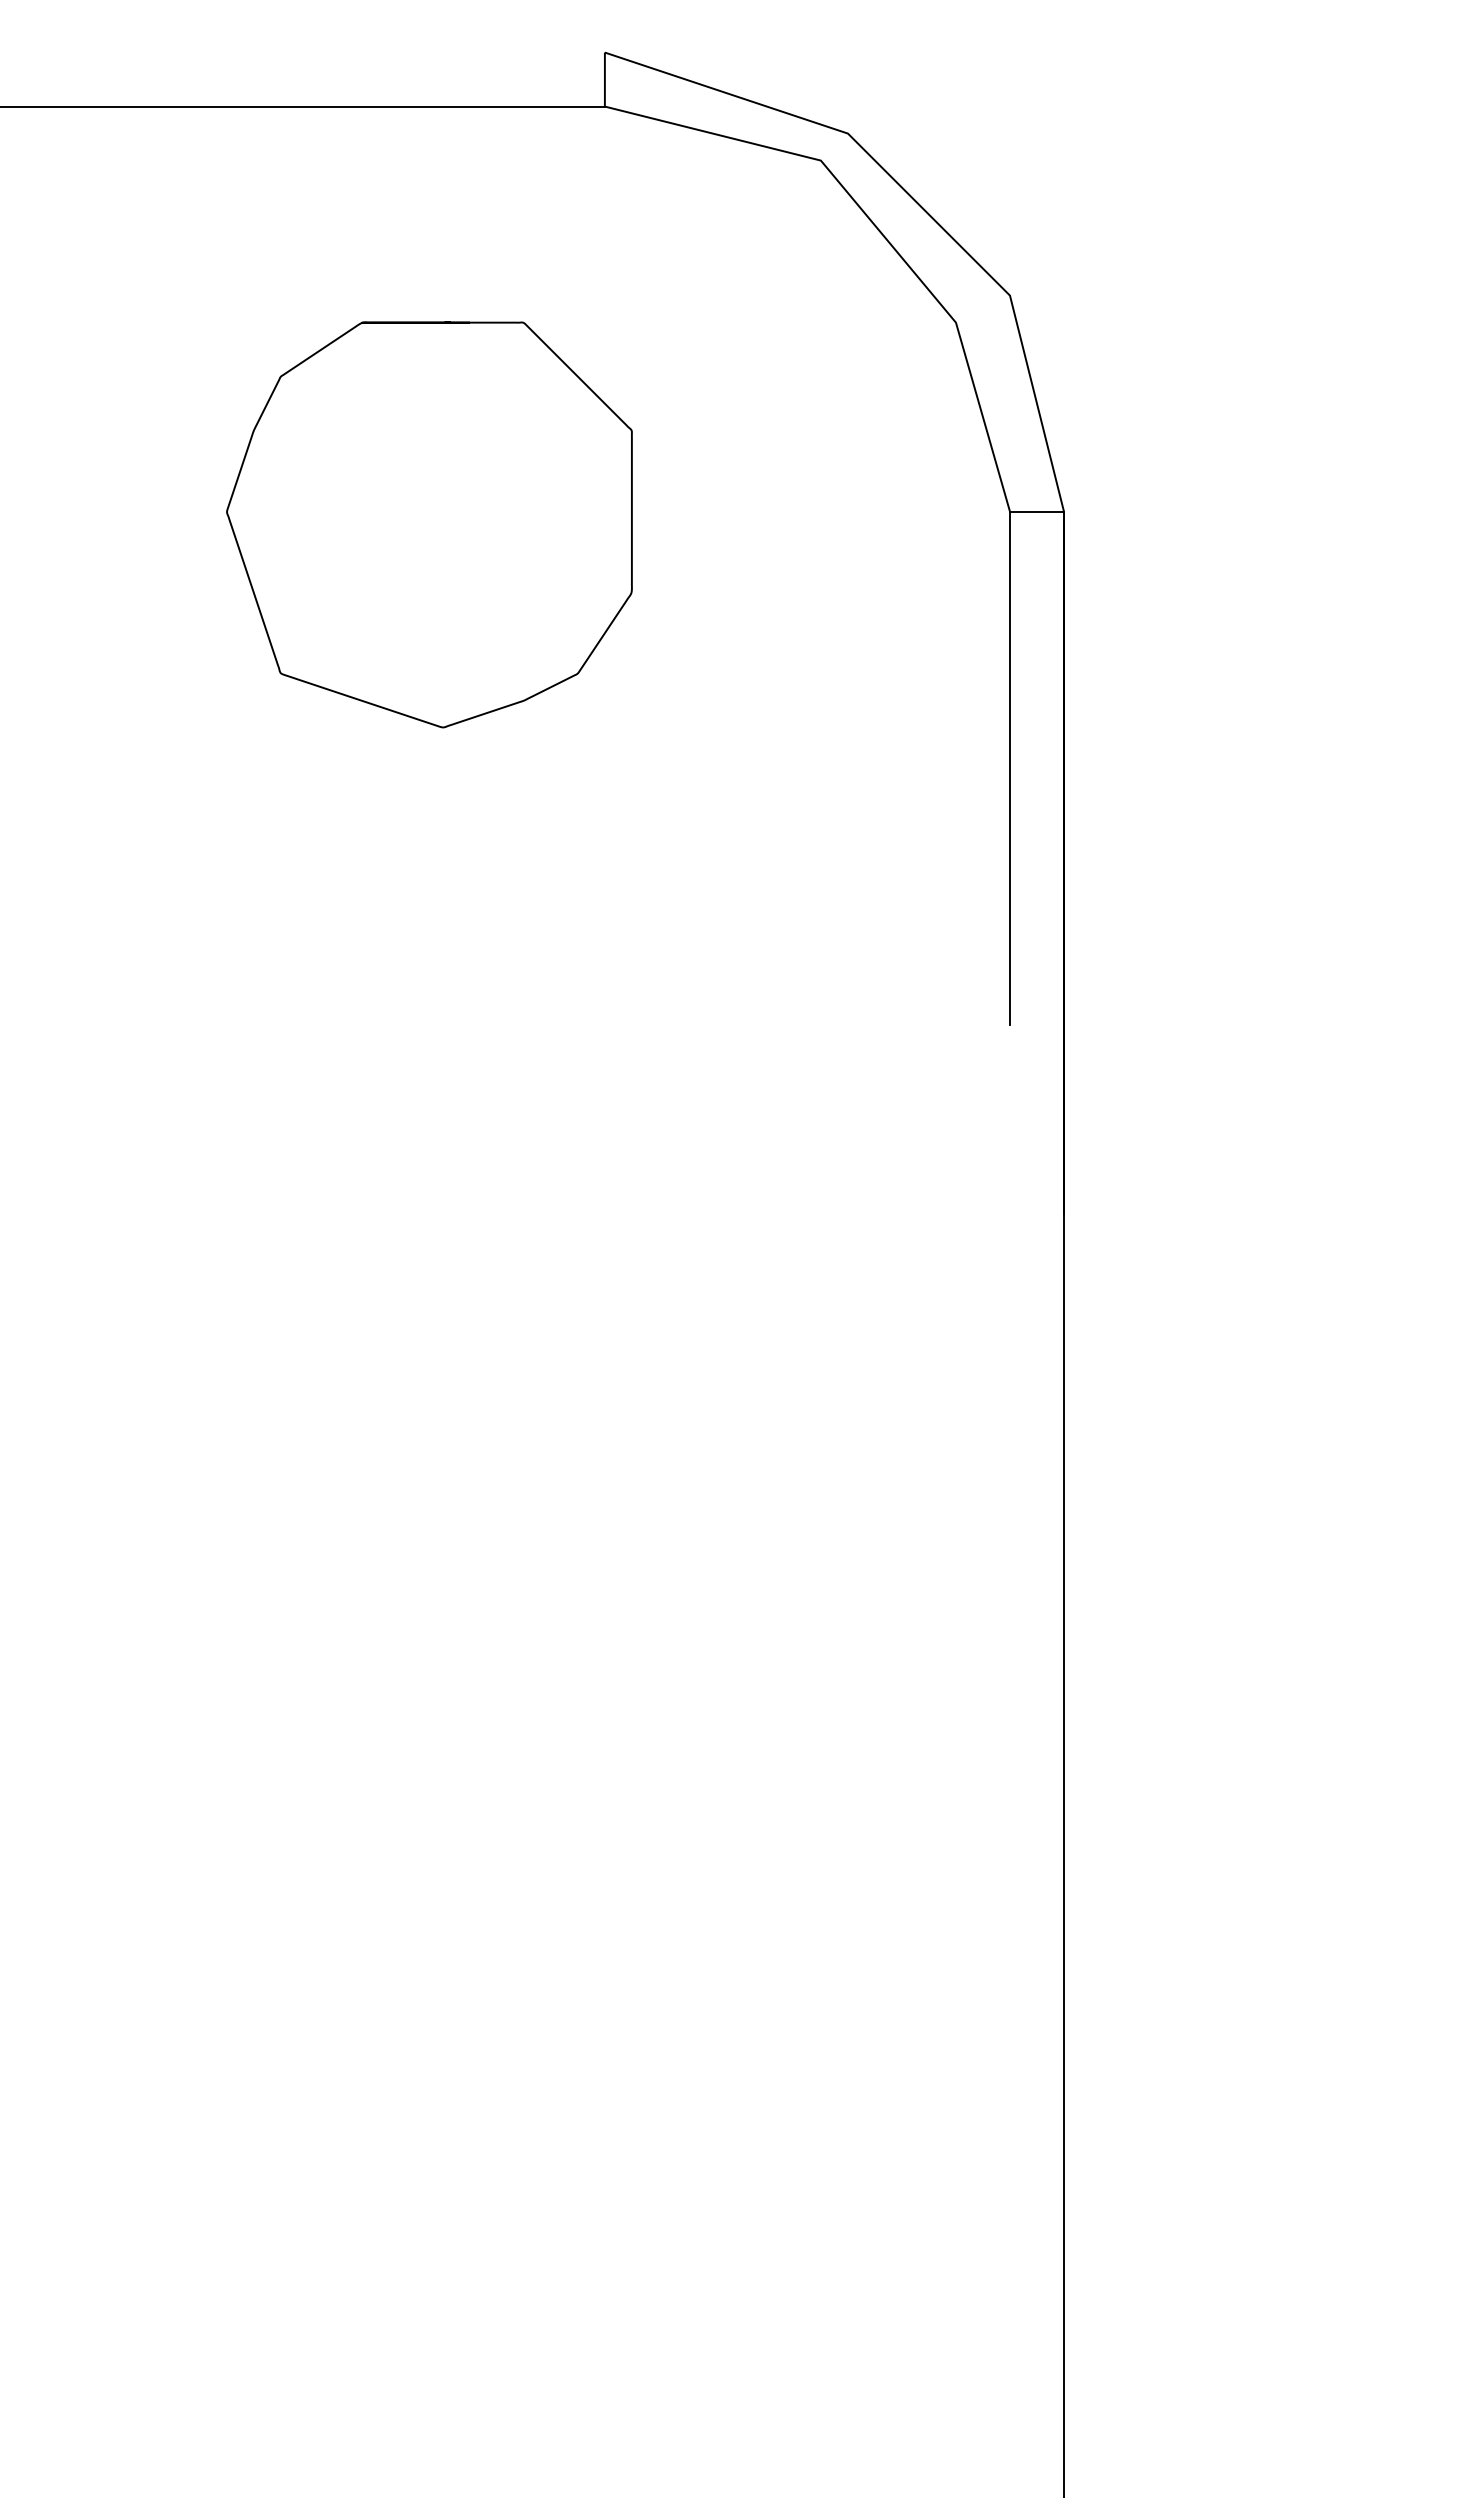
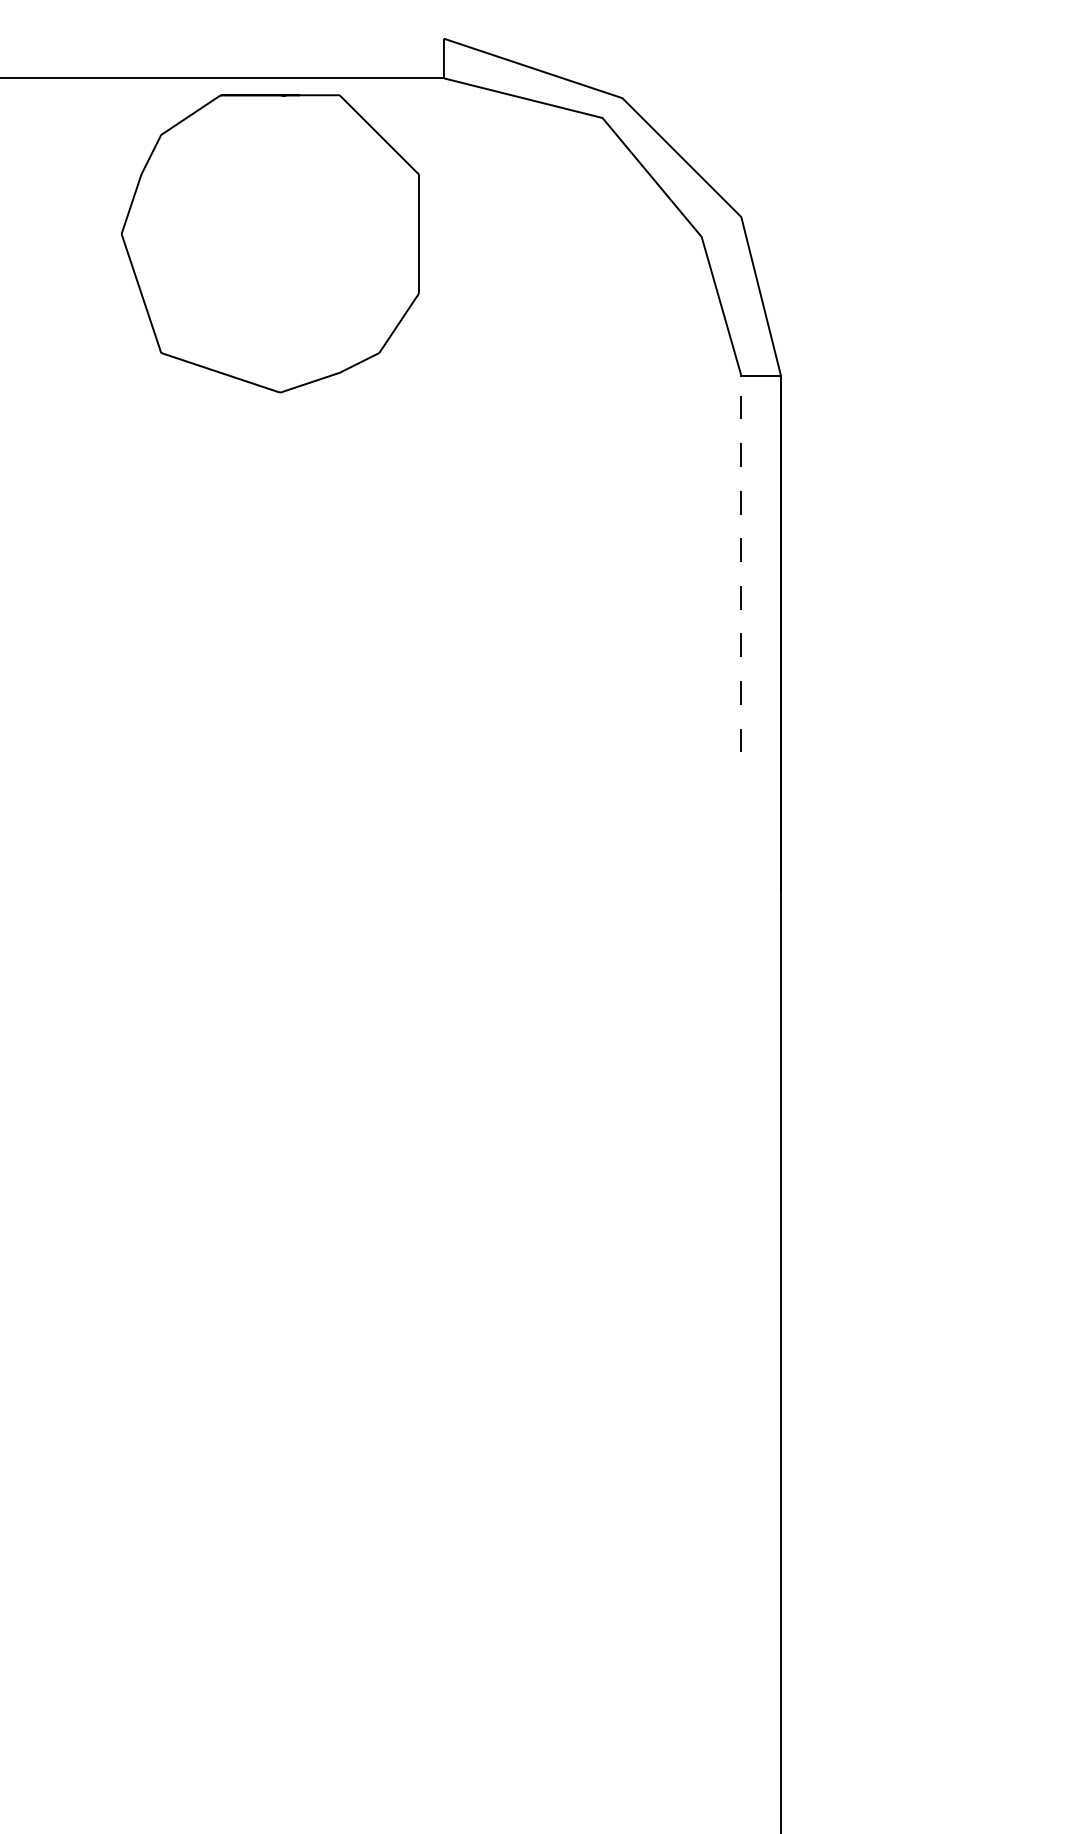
curve: (251, 582) -> (139, 286), moved
line: (1010, 768) -> (741, 564), solid -> dashed

